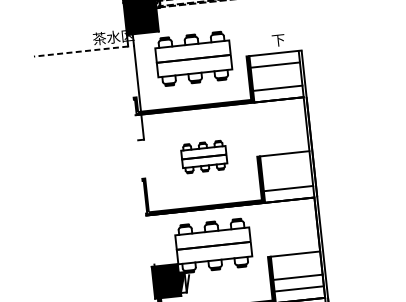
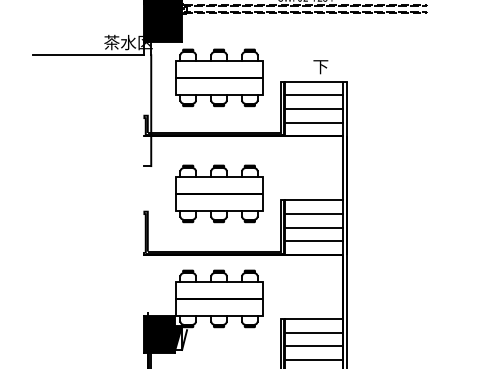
line: (80, 51) -> (88, 55), dashed -> solid
line: (276, 77) -> (313, 109), added
part: (204, 156) -> (219, 193), size x1.67
line: (285, 165) -> (313, 213), added
line: (286, 176) -> (313, 227), added
line: (296, 265) -> (313, 332), added

